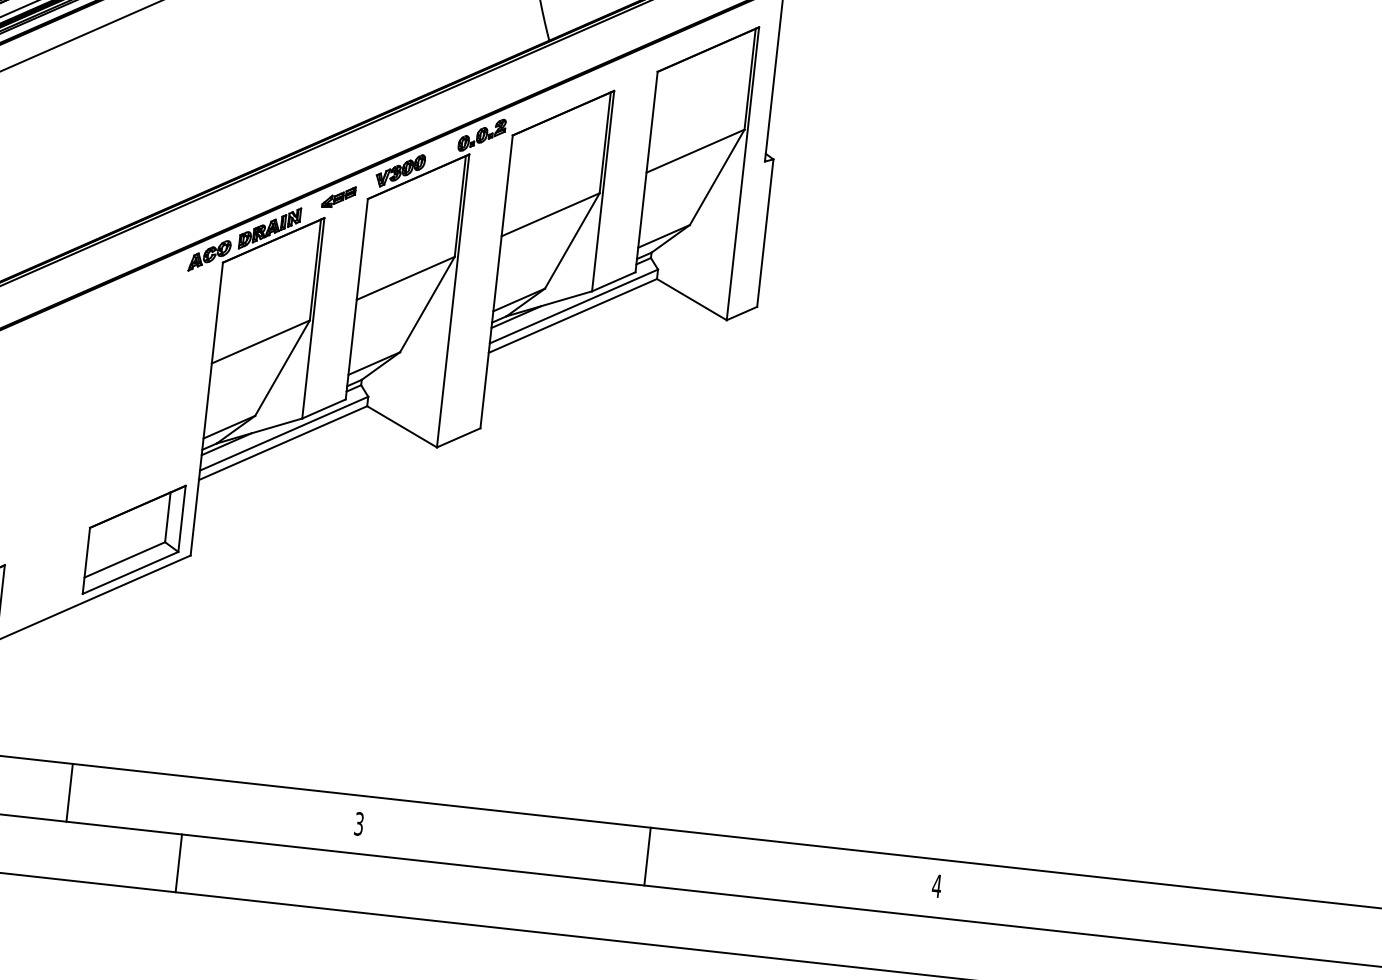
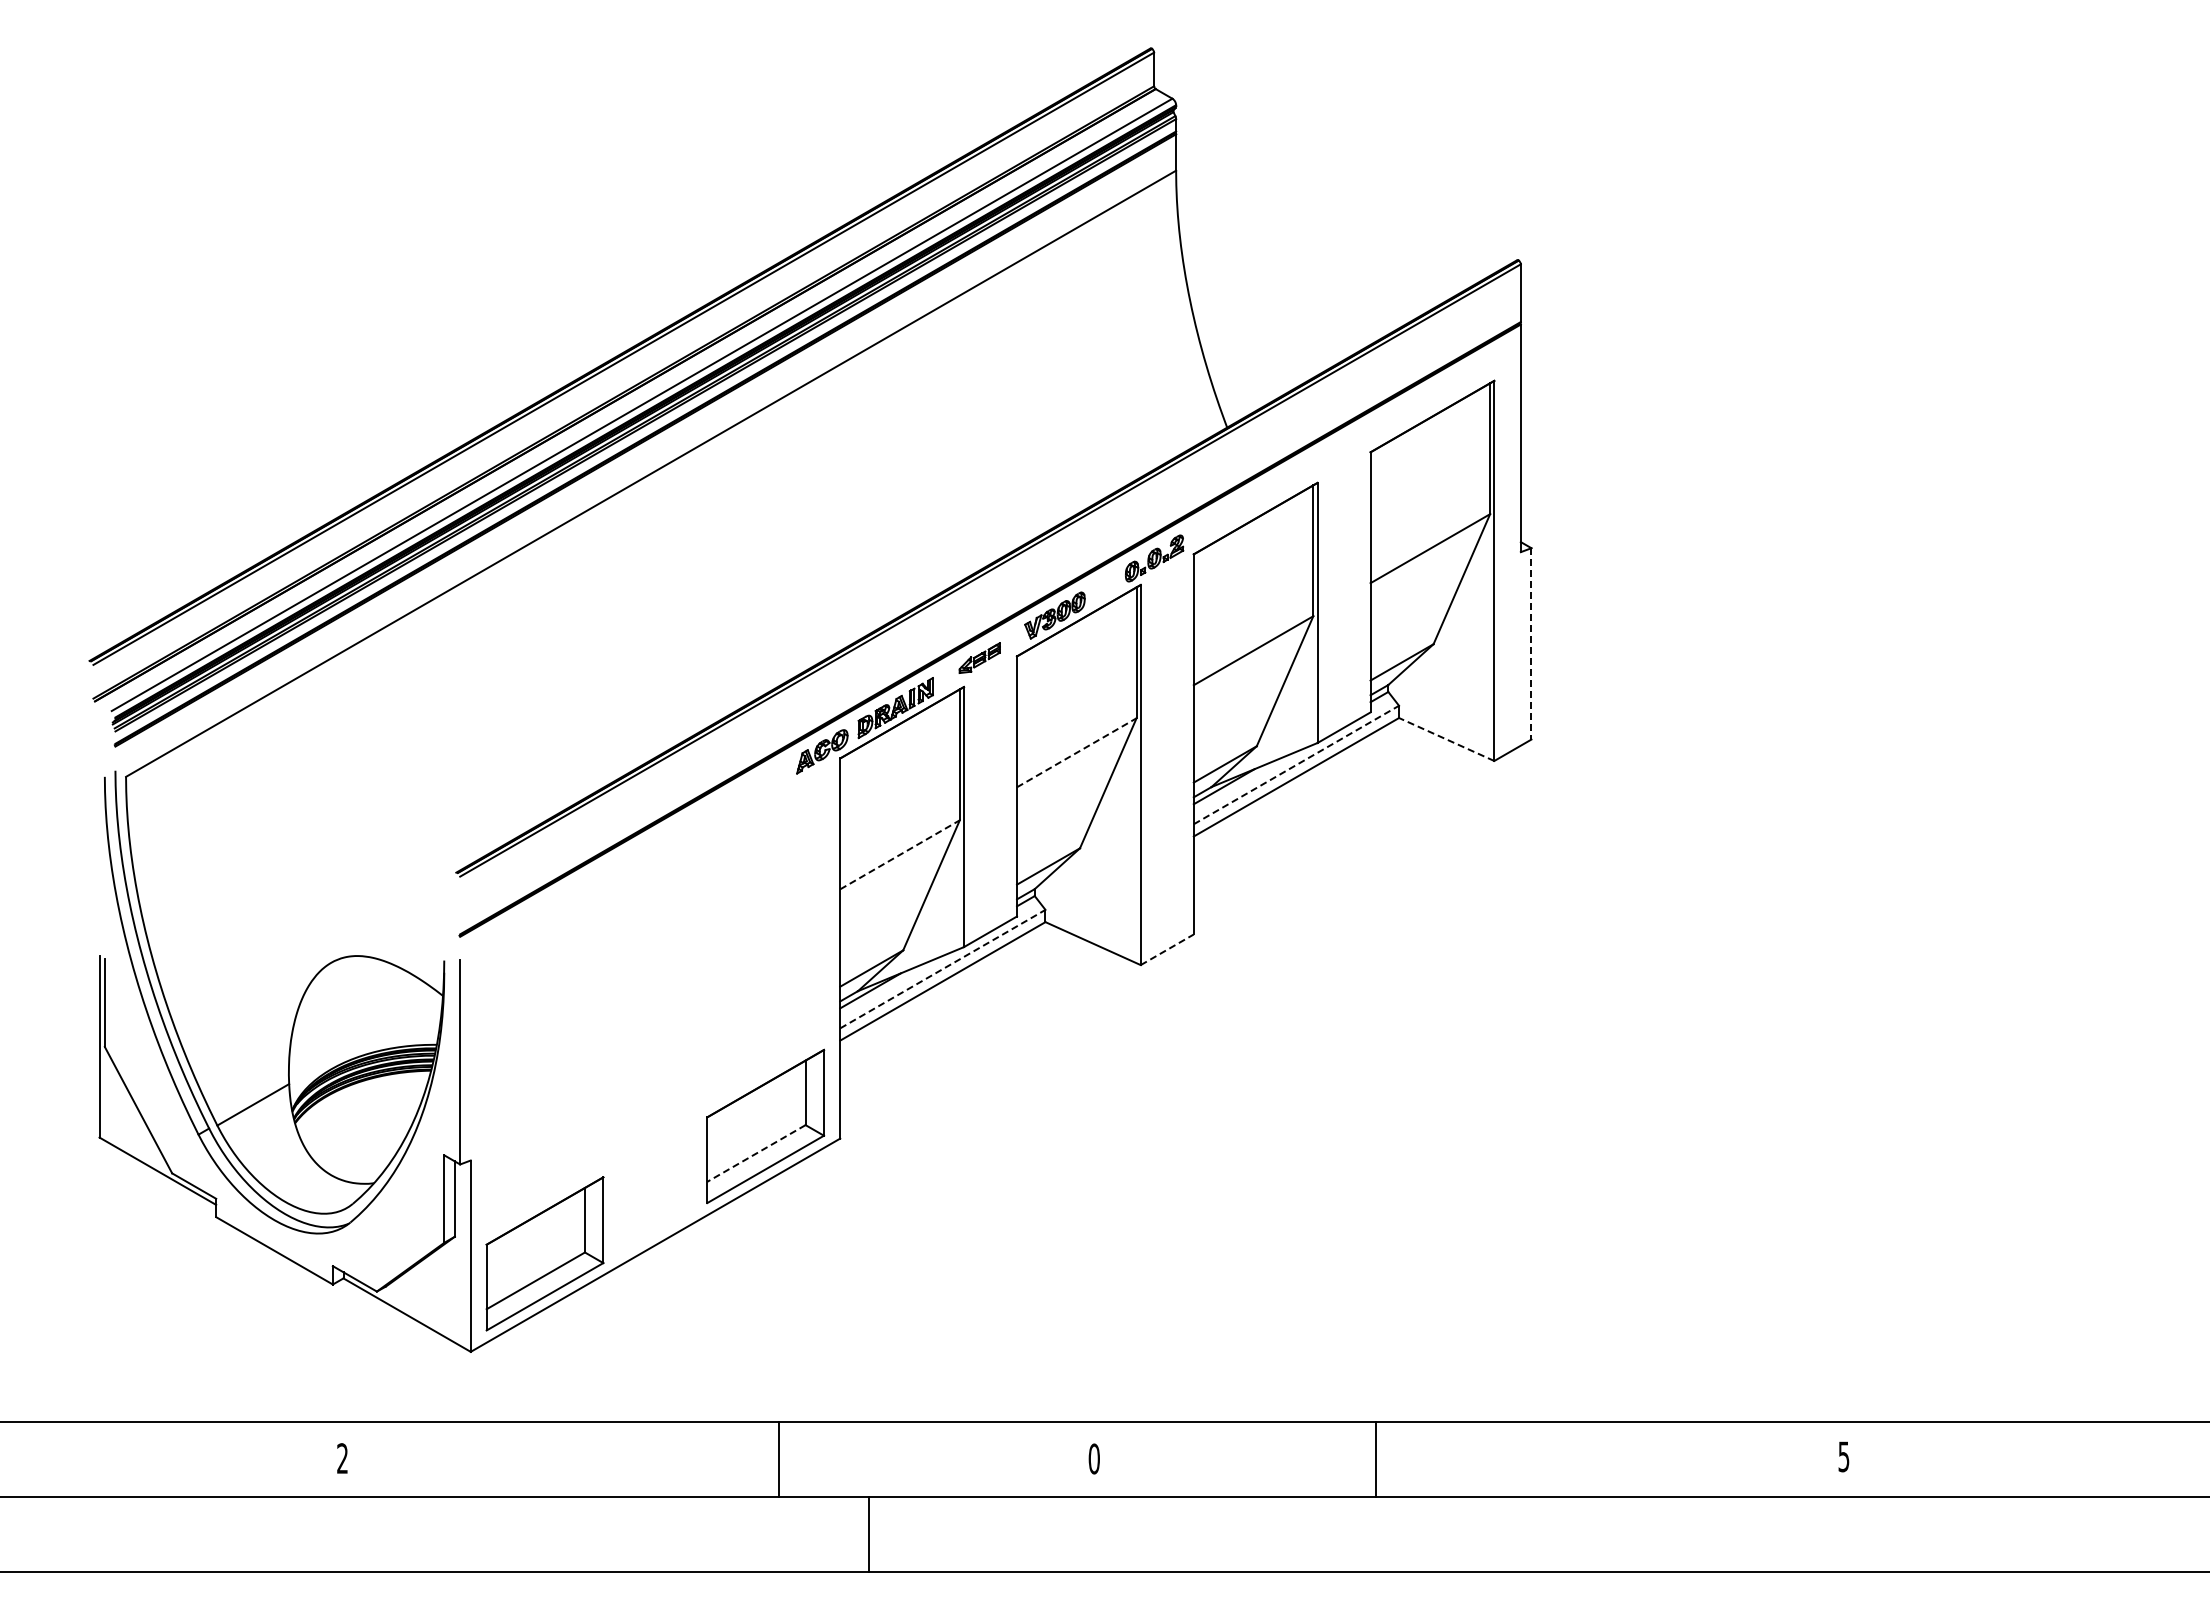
line: (765, 232) -> (1531, 643), solid -> dashed
line: (406, 278) -> (1077, 752), solid -> dashed
line: (691, 299) -> (1446, 739), solid -> dashed
line: (573, 306) -> (1296, 765), solid -> dashed
line: (261, 341) -> (900, 854), solid -> dashed
line: (283, 433) -> (942, 969), solid -> dashed
line: (458, 437) -> (1167, 949), solid -> dashed
line: (124, 559) -> (756, 1153), solid -> dashed
line: (69, 792) -> (778, 1459), moved
text: (358, 823) -> (1093, 1458), 3 -> 0
line: (647, 856) -> (1375, 1459), moved
text: (936, 885) -> (1843, 1456), 4 -> 5

